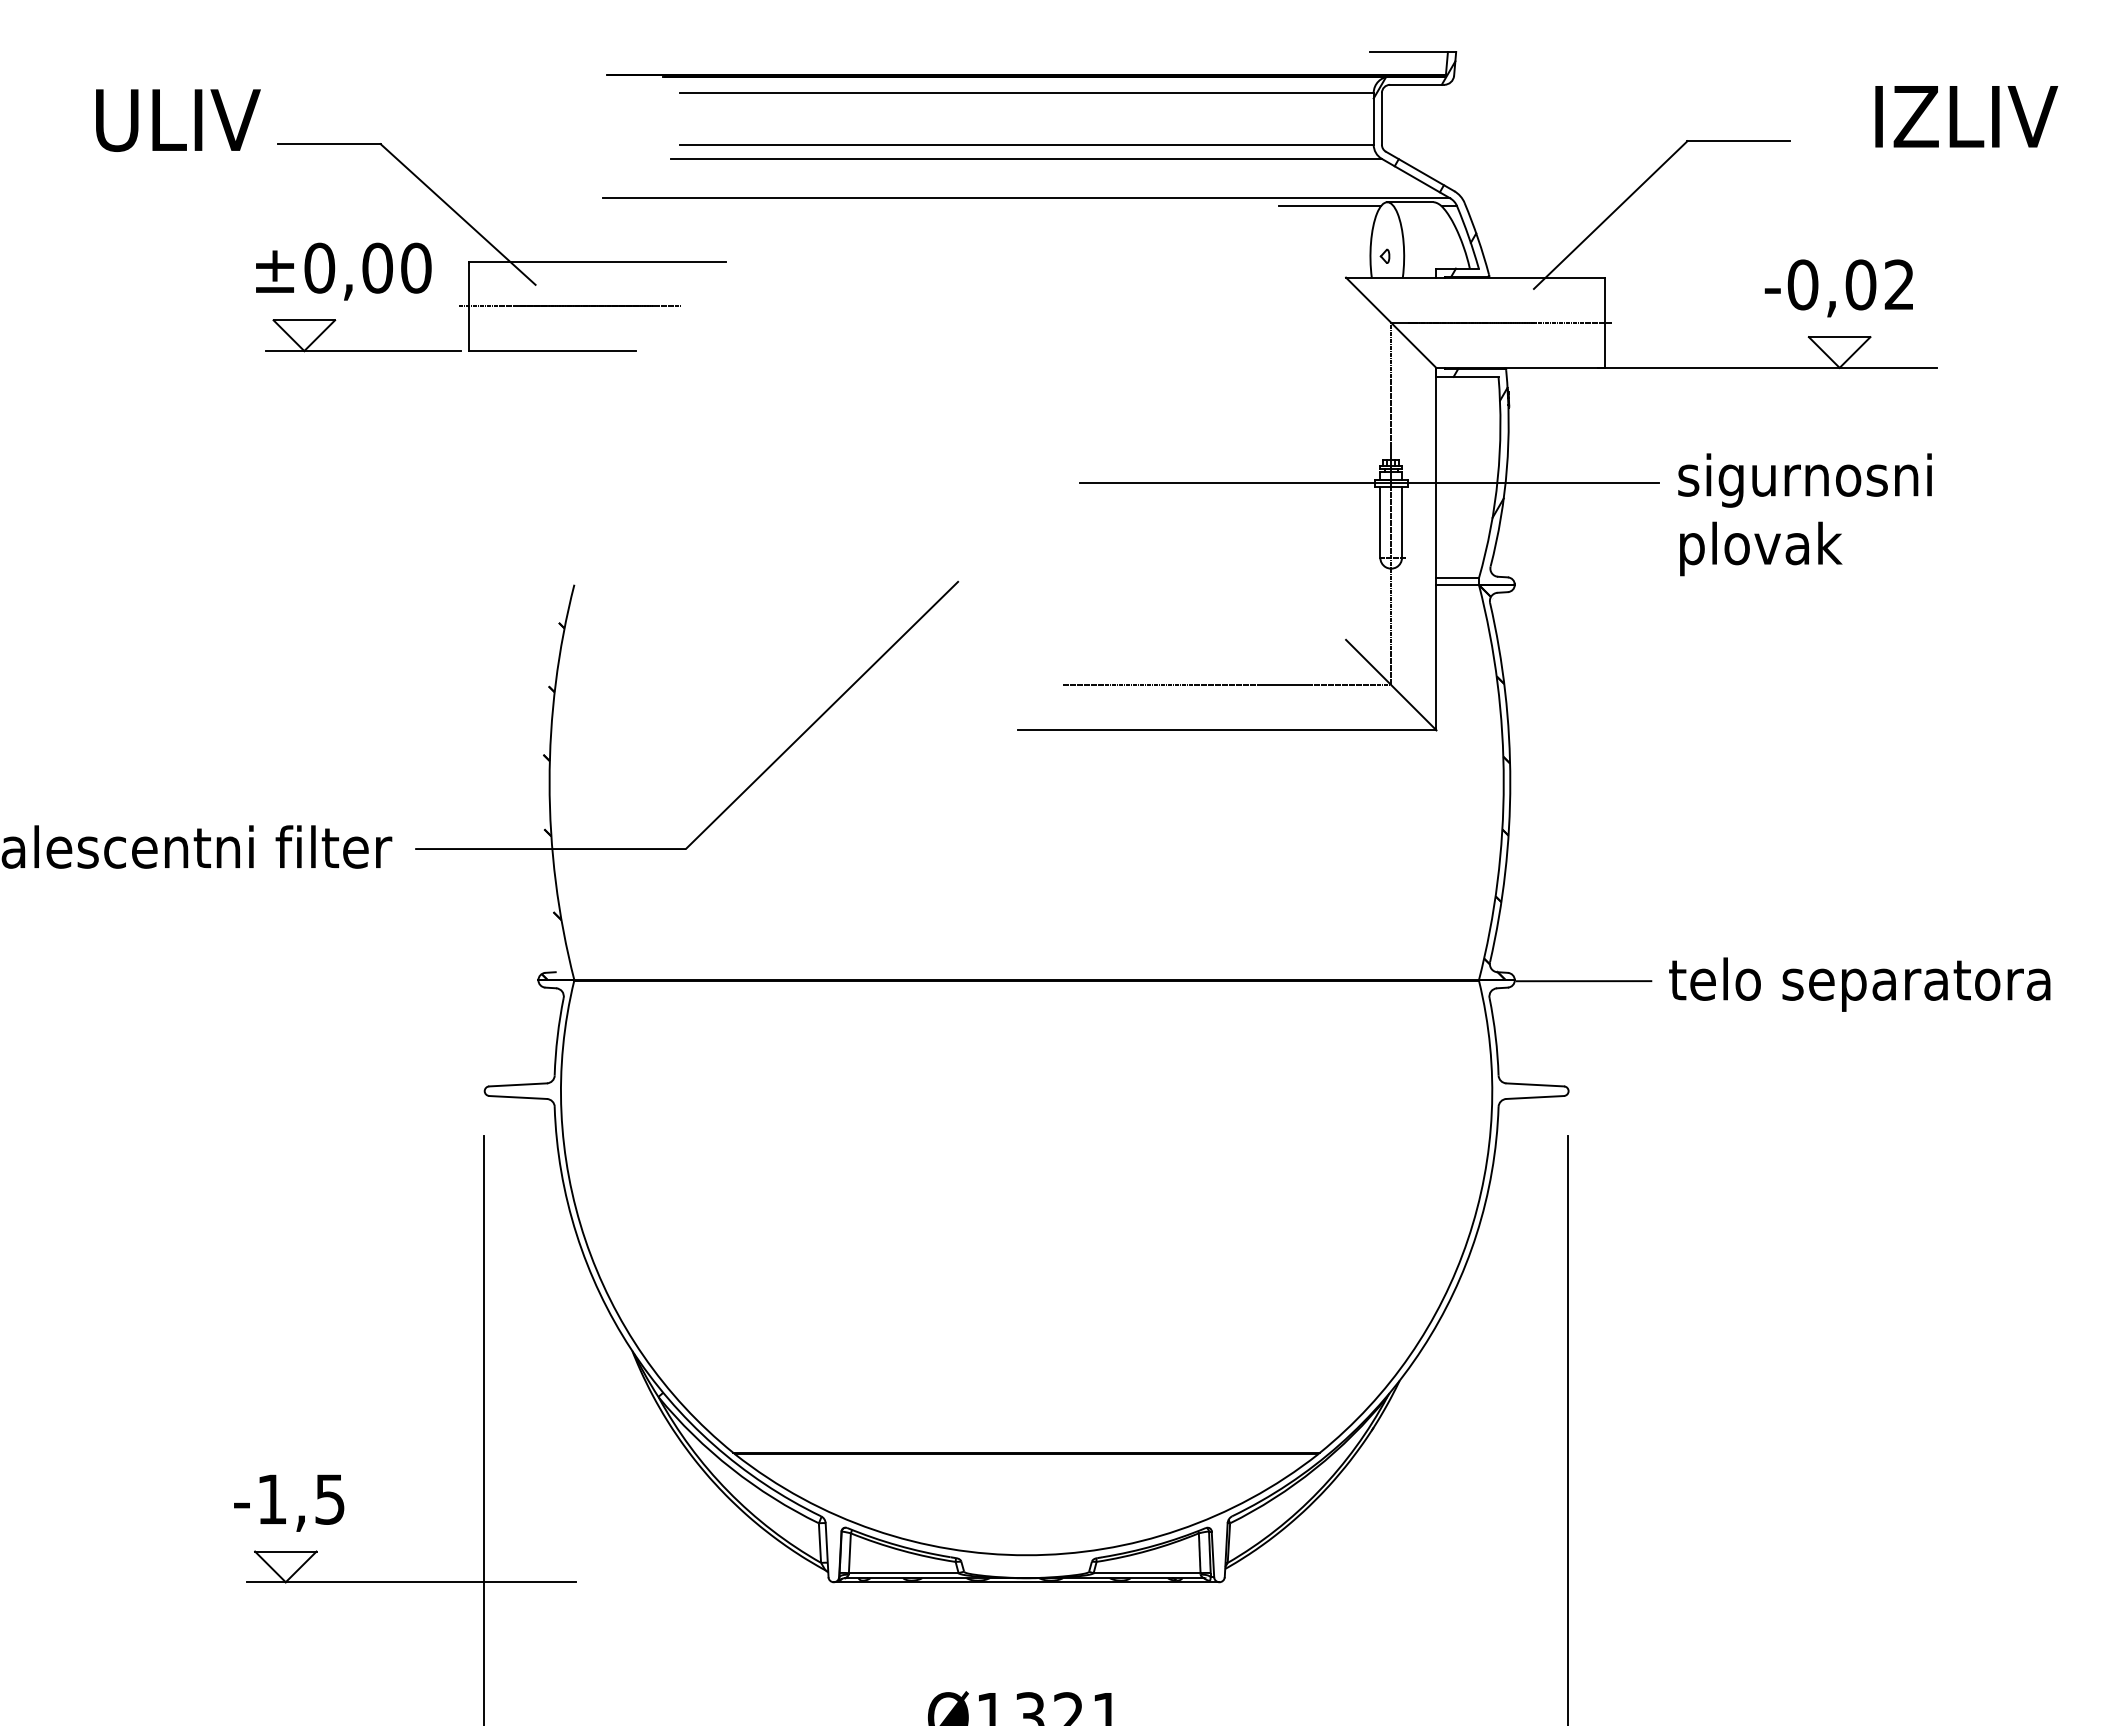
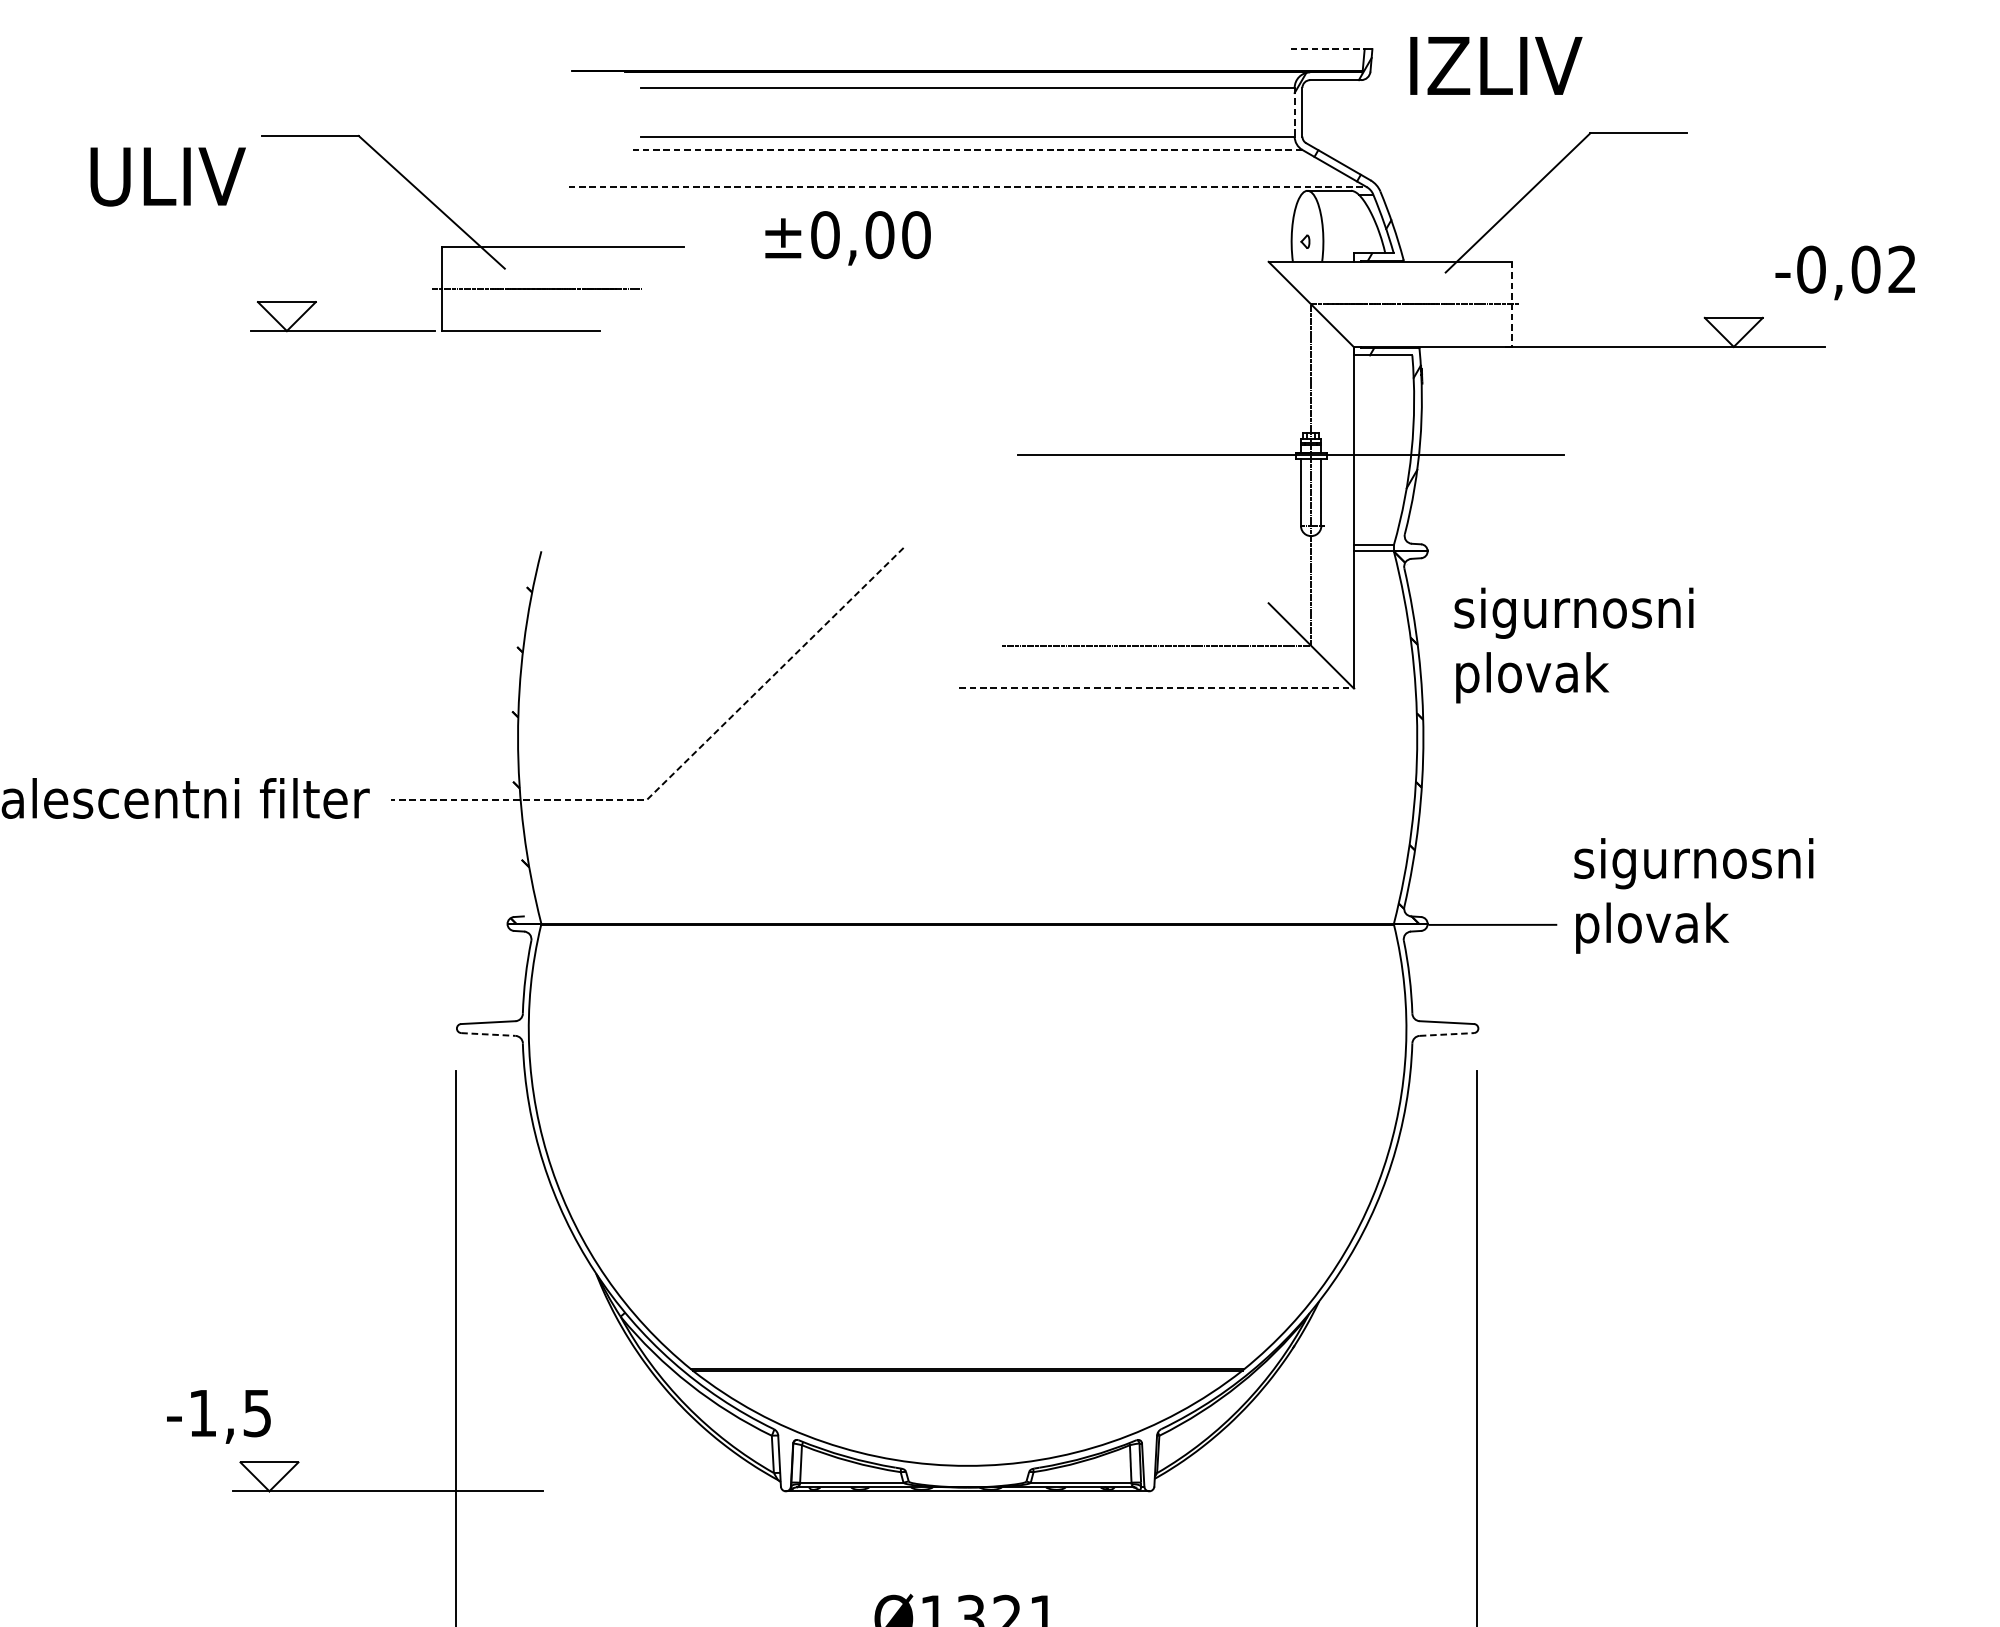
line: (1409, 52) -> (1328, 49), solid -> dashed
text: (1966, 116) -> (1496, 65), moved
line: (1373, 118) -> (1294, 111), solid -> dashed
text: (178, 120) -> (168, 176), moved
line: (1026, 158) -> (967, 149), solid -> dashed
line: (1026, 198) -> (967, 187), solid -> dashed
line: (1329, 206) -> (1253, 194), removed
text: (343, 271) -> (847, 238), moved
text: (1838, 288) -> (1844, 273), moved
line: (1604, 323) -> (1512, 305), solid -> dashed
text: (1804, 514) -> (1573, 645), moved
line: (1227, 730) -> (1156, 688), solid -> dashed
line: (725, 810) -> (683, 764), solid -> dashed
text: (1859, 950) -> (1752, 895), telo separatora -> sigurnosni plovak
line: (518, 1097) -> (488, 1034), solid -> dashed
line: (1535, 1097) -> (1447, 1034), solid -> dashed
text: (289, 1502) -> (219, 1416), moved

